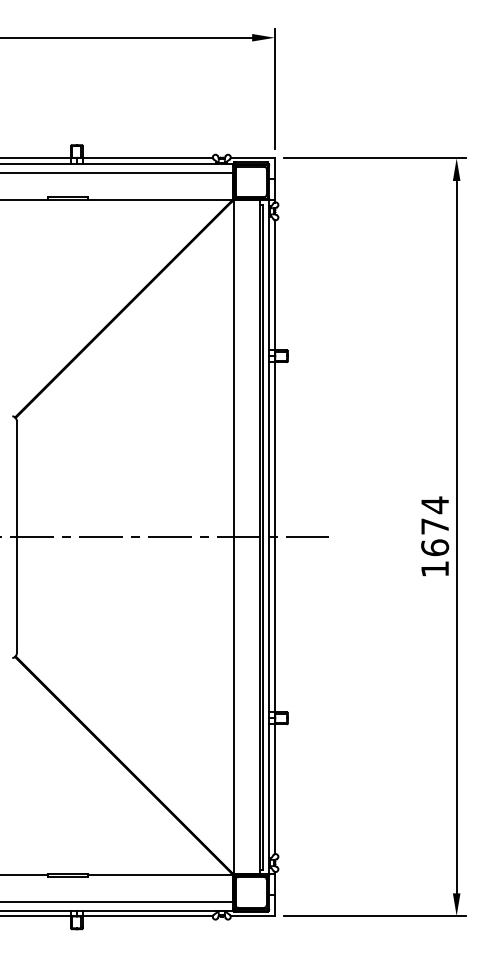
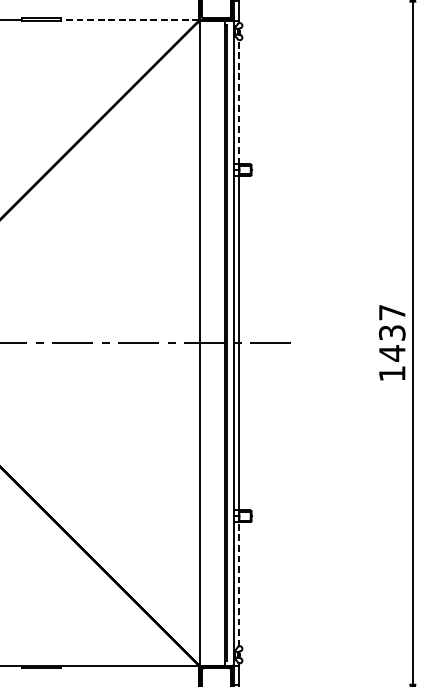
line: (160, 199) -> (129, 20), solid -> dashed
line: (274, 285) -> (238, 102), solid -> dashed
text: (435, 526) -> (392, 332), 1674 -> 1437
line: (274, 789) -> (238, 584), solid -> dashed

